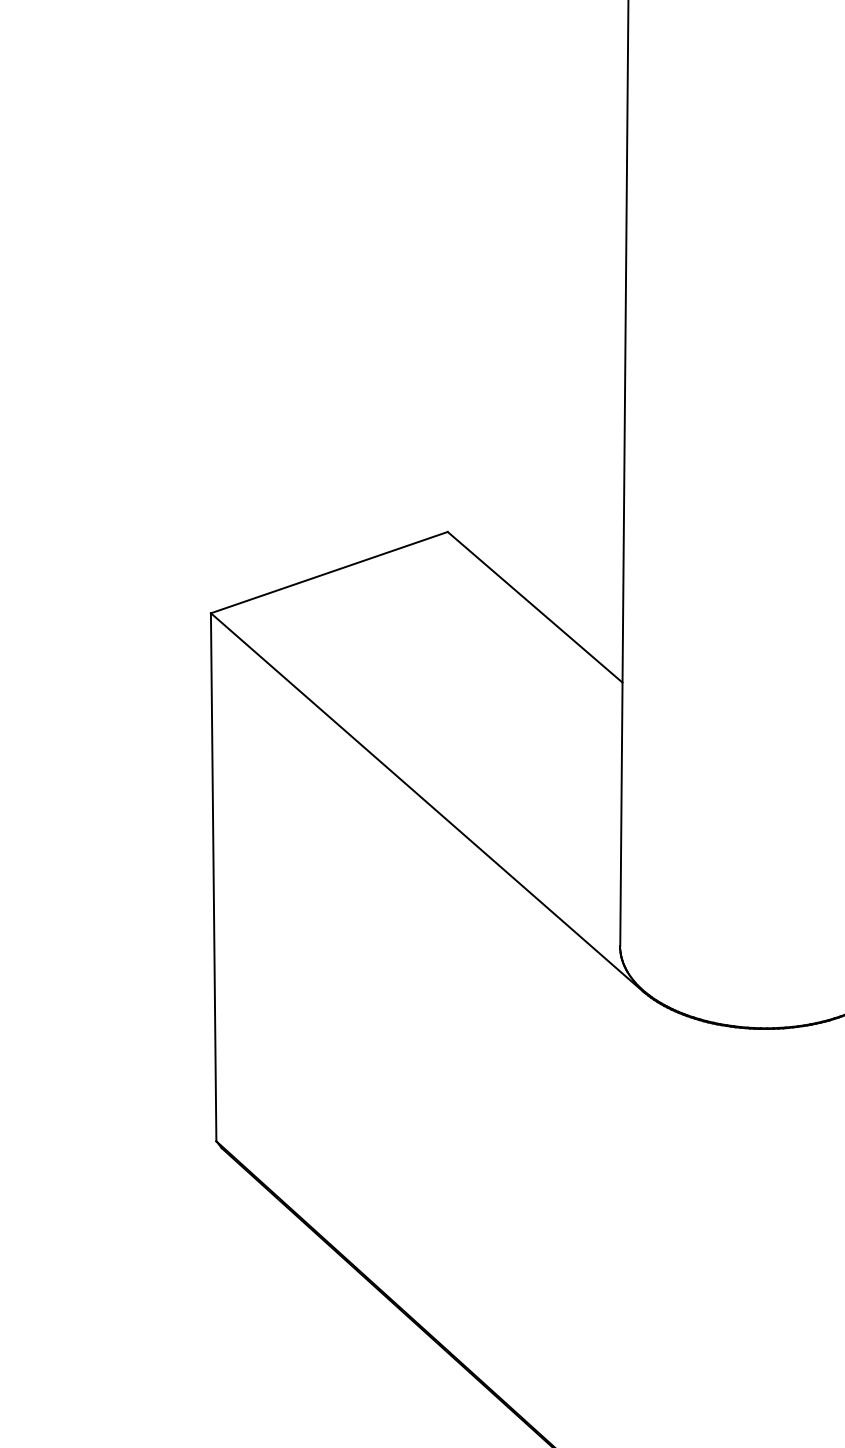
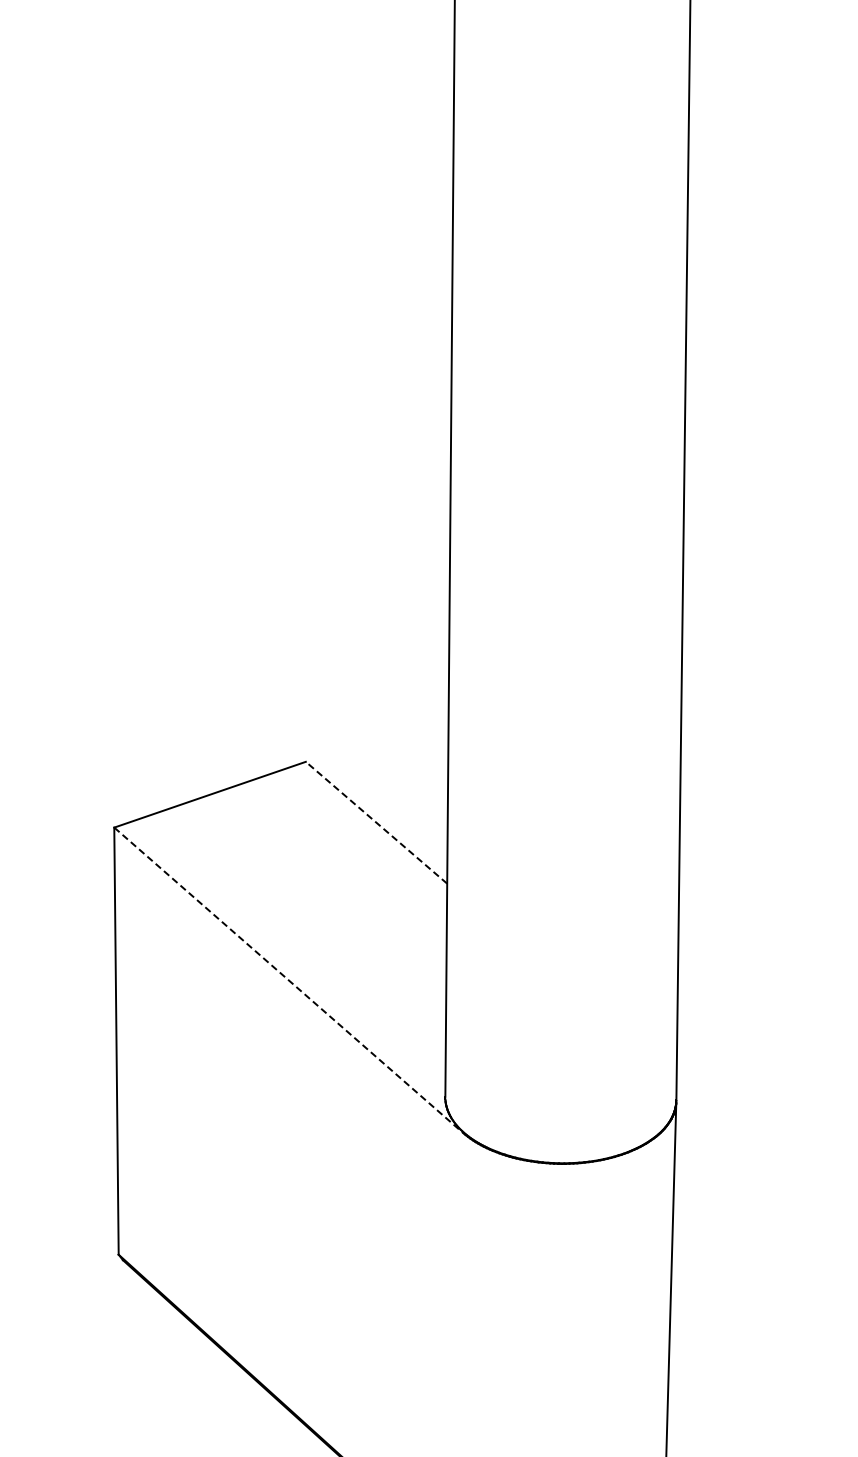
line: (535, 606) -> (376, 822), solid -> dashed
line: (427, 802) -> (289, 980), solid -> dashed

